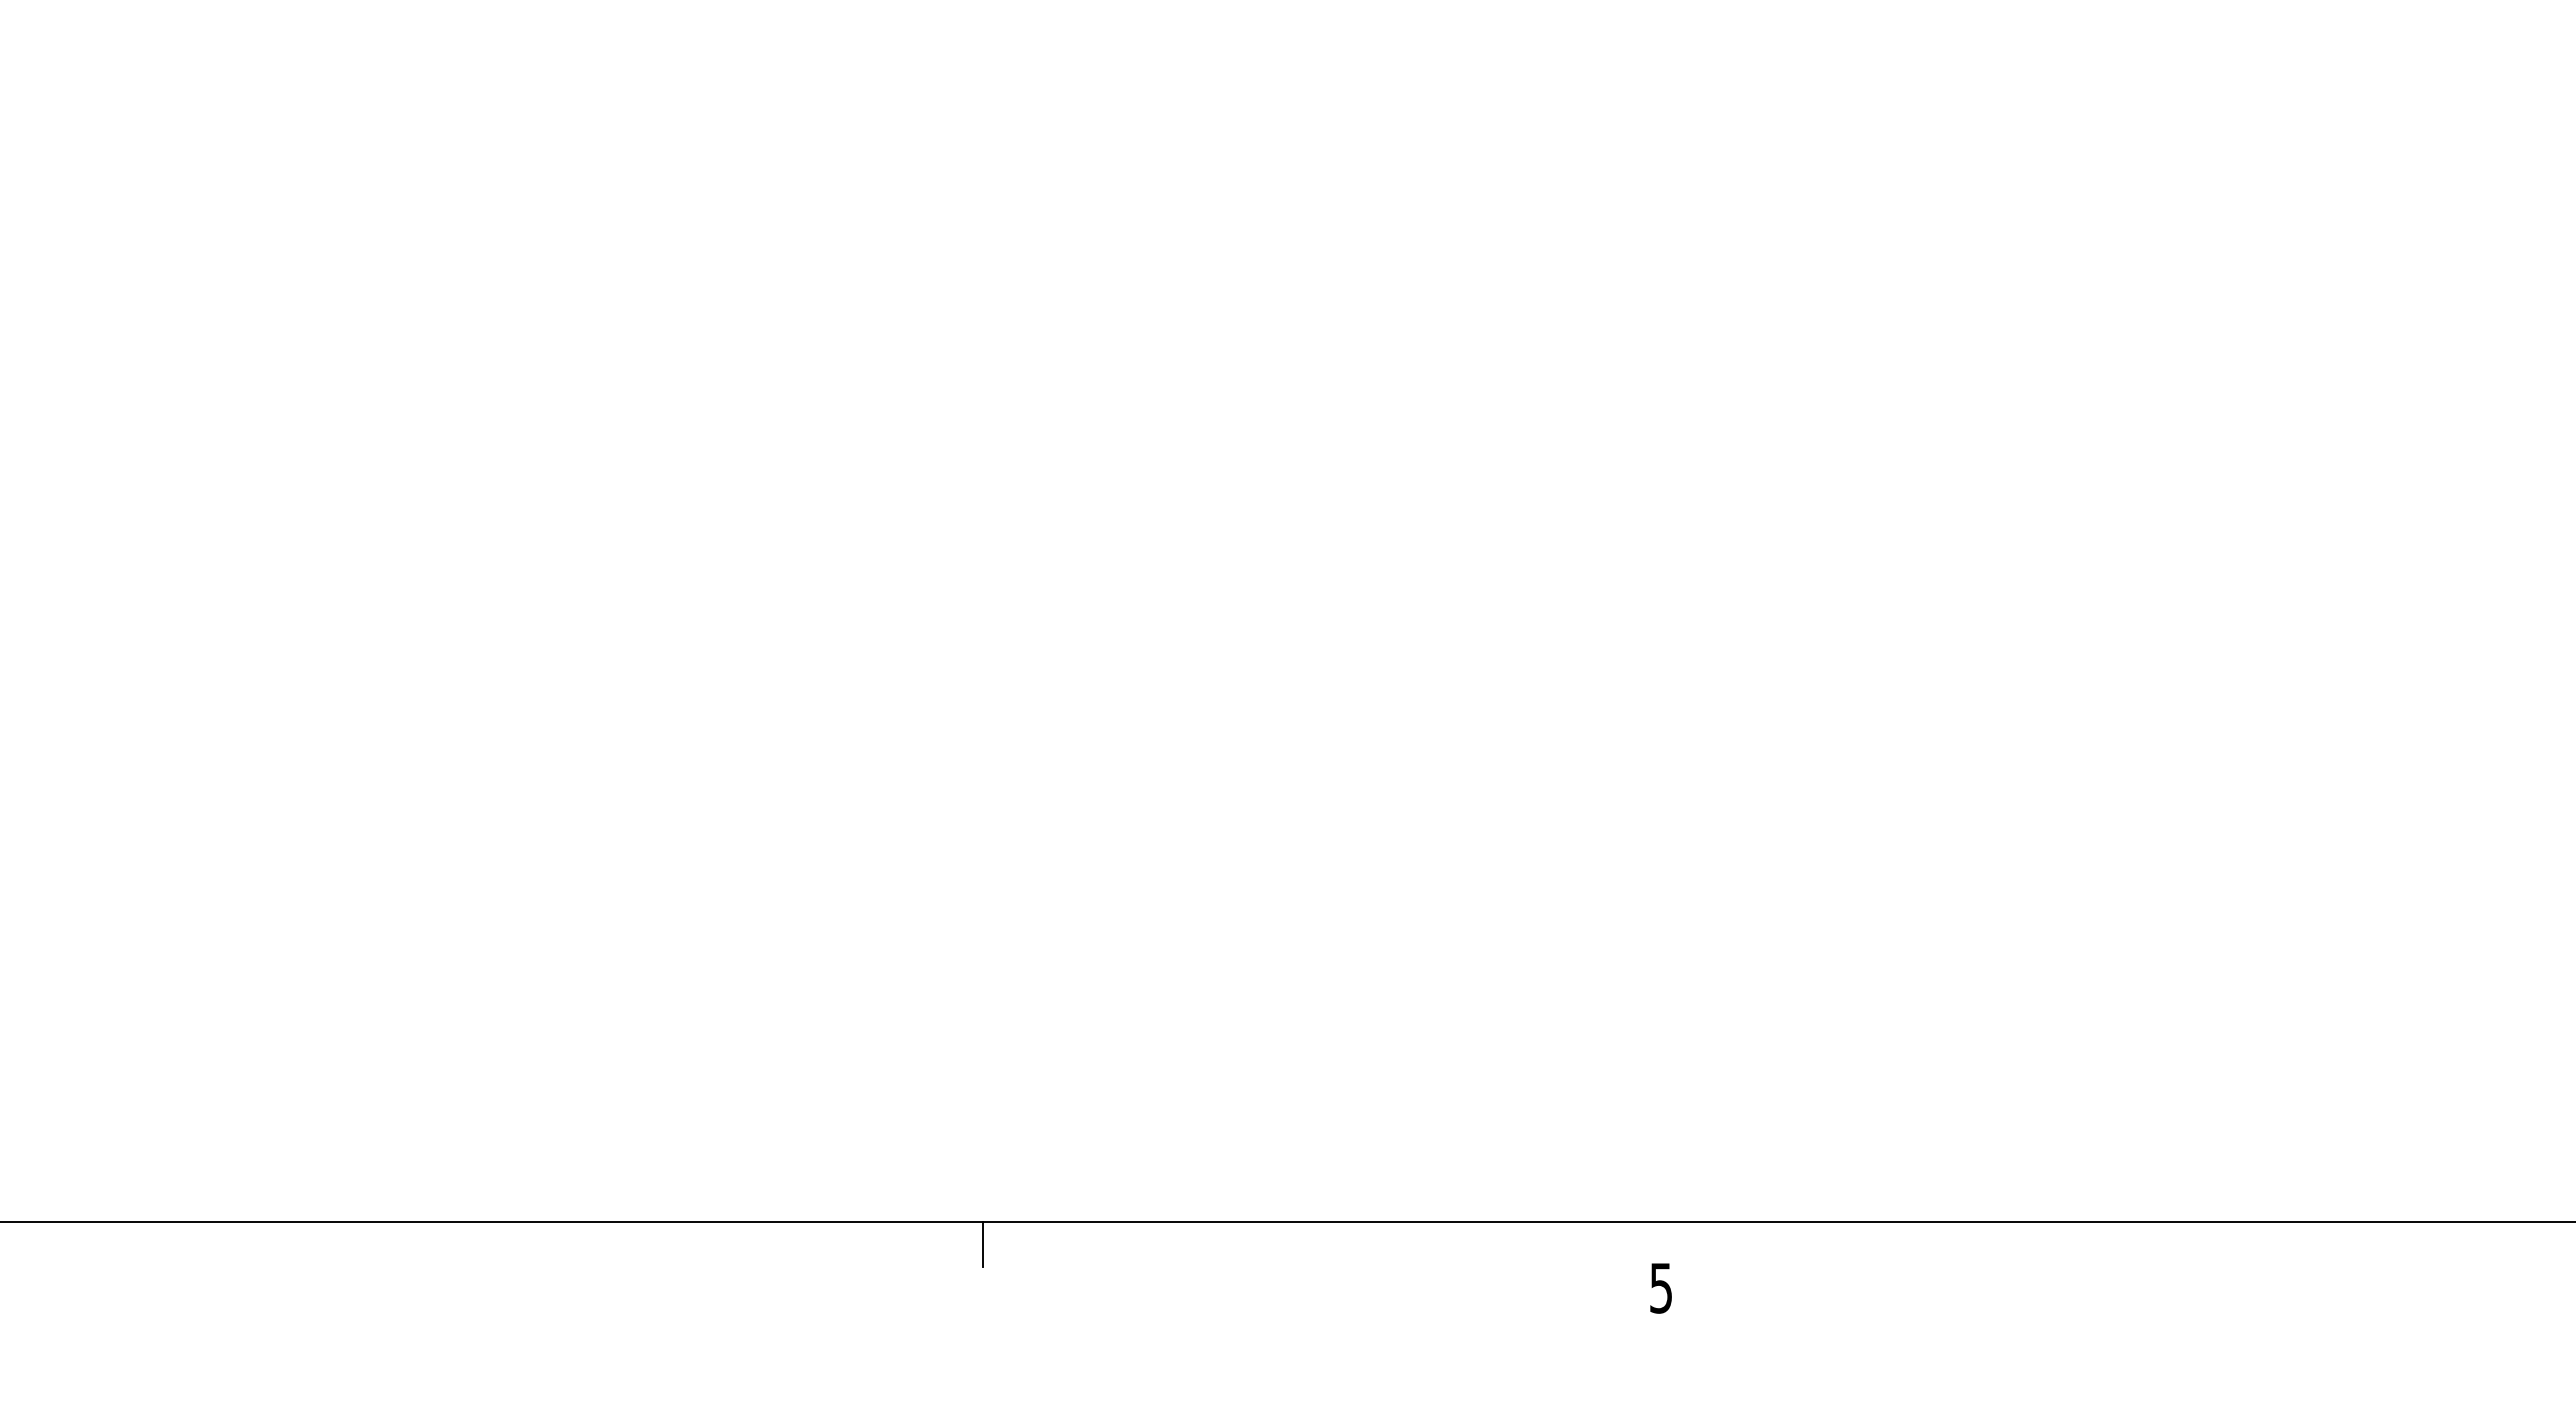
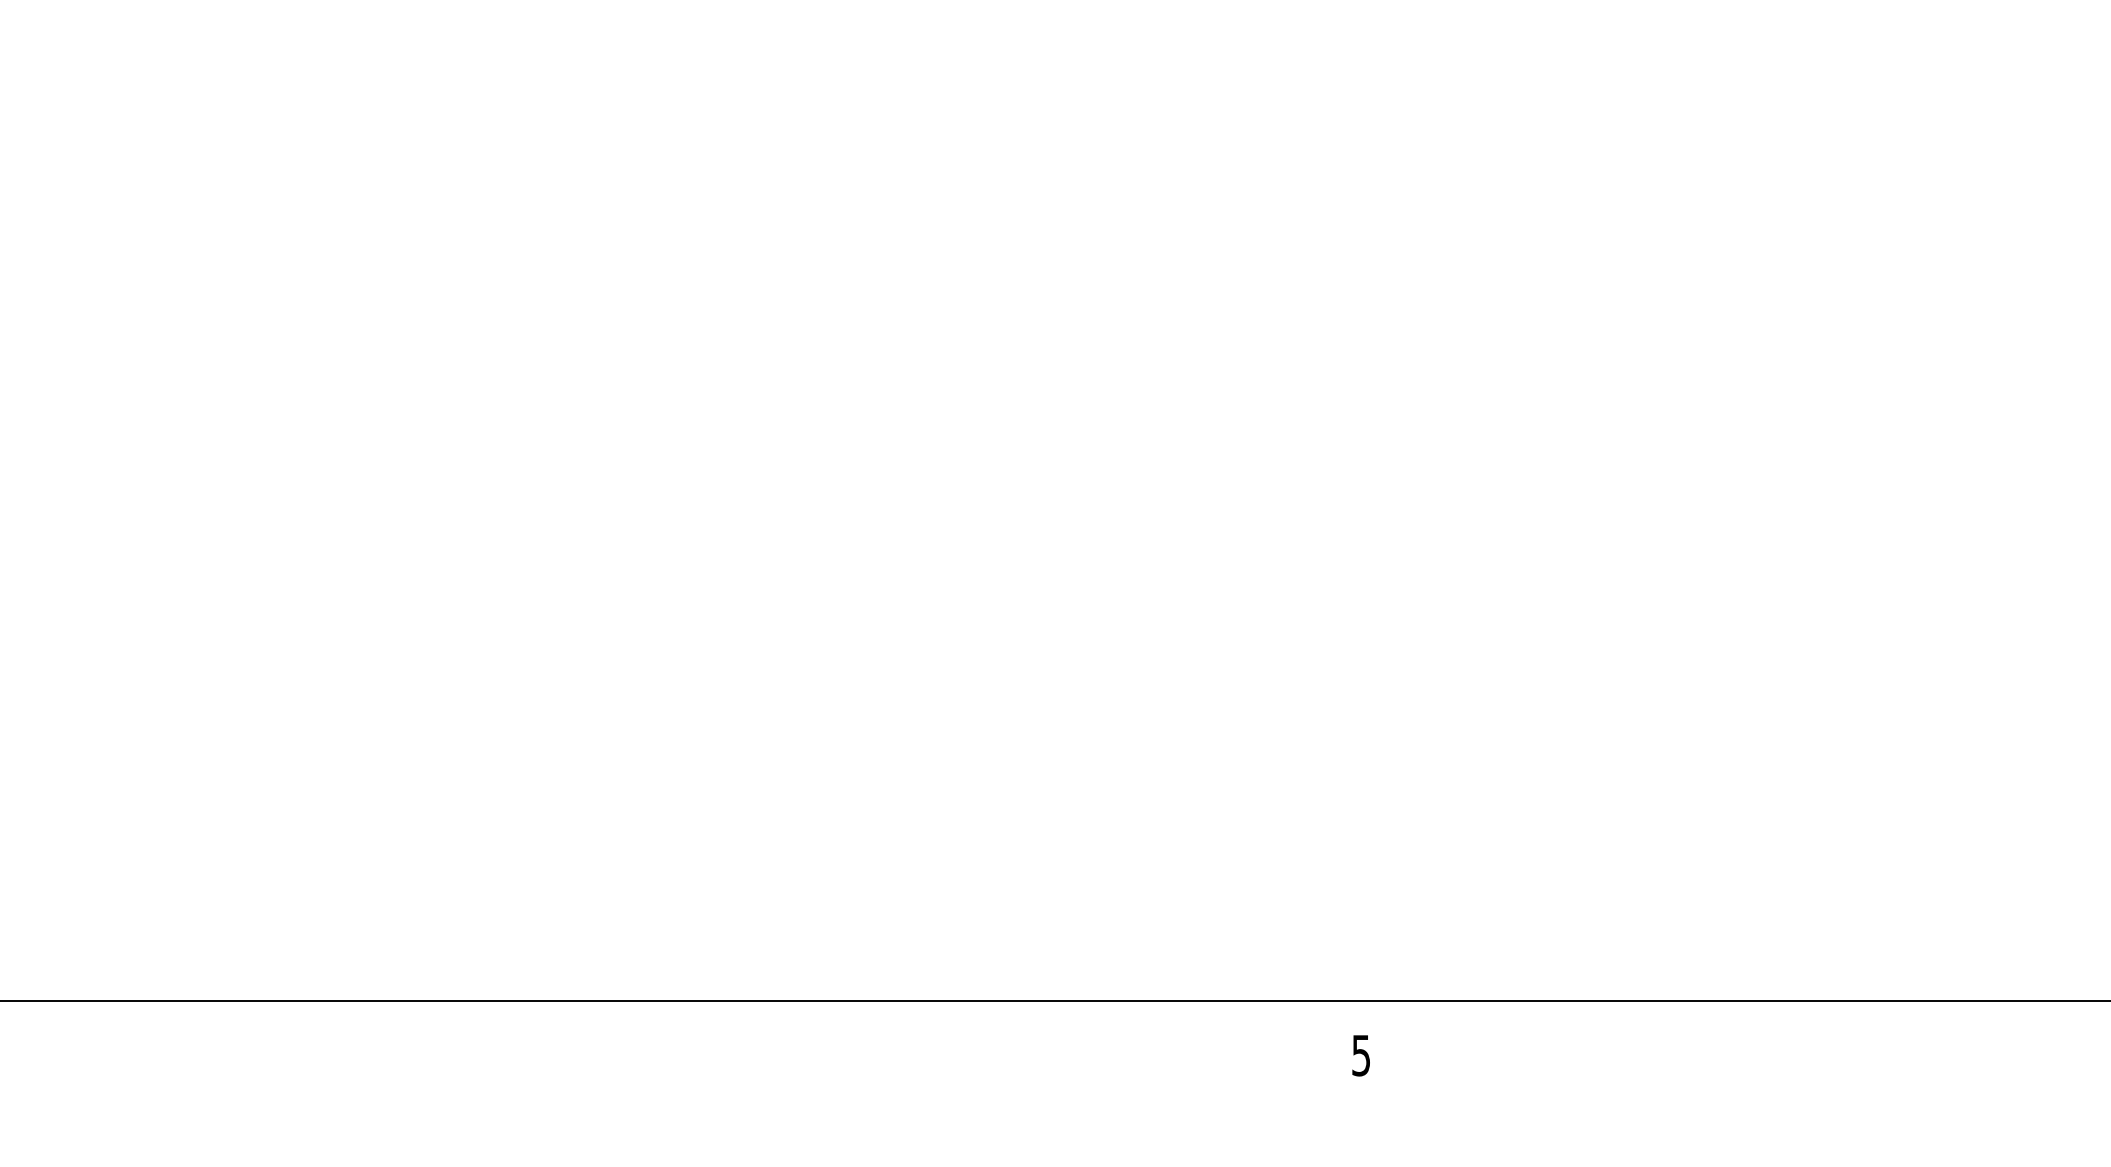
line: (982, 1244) -> (805, 1019), removed

